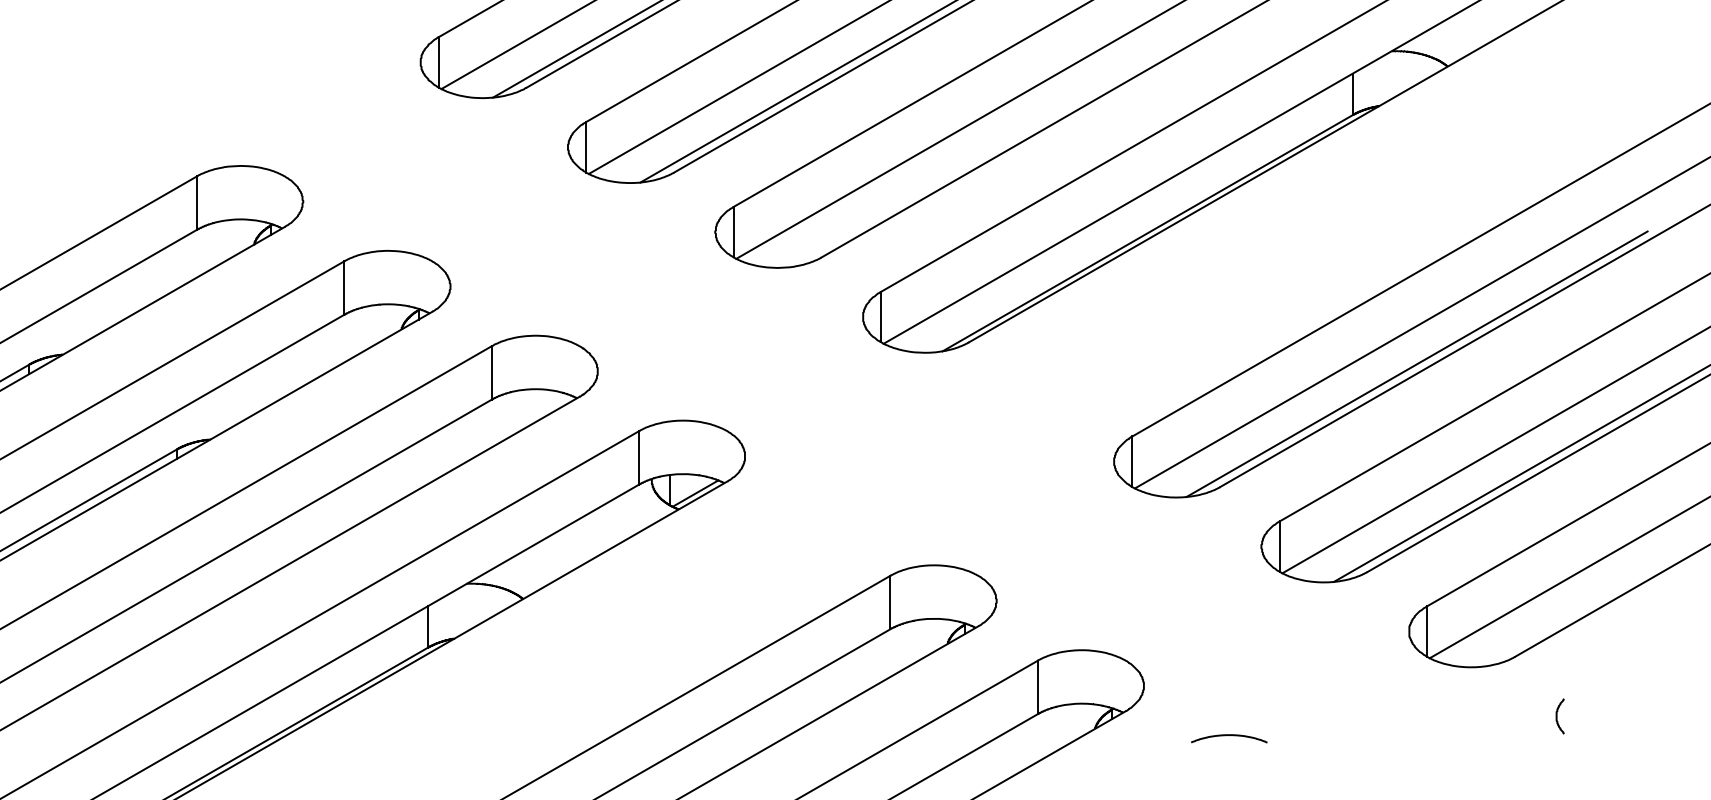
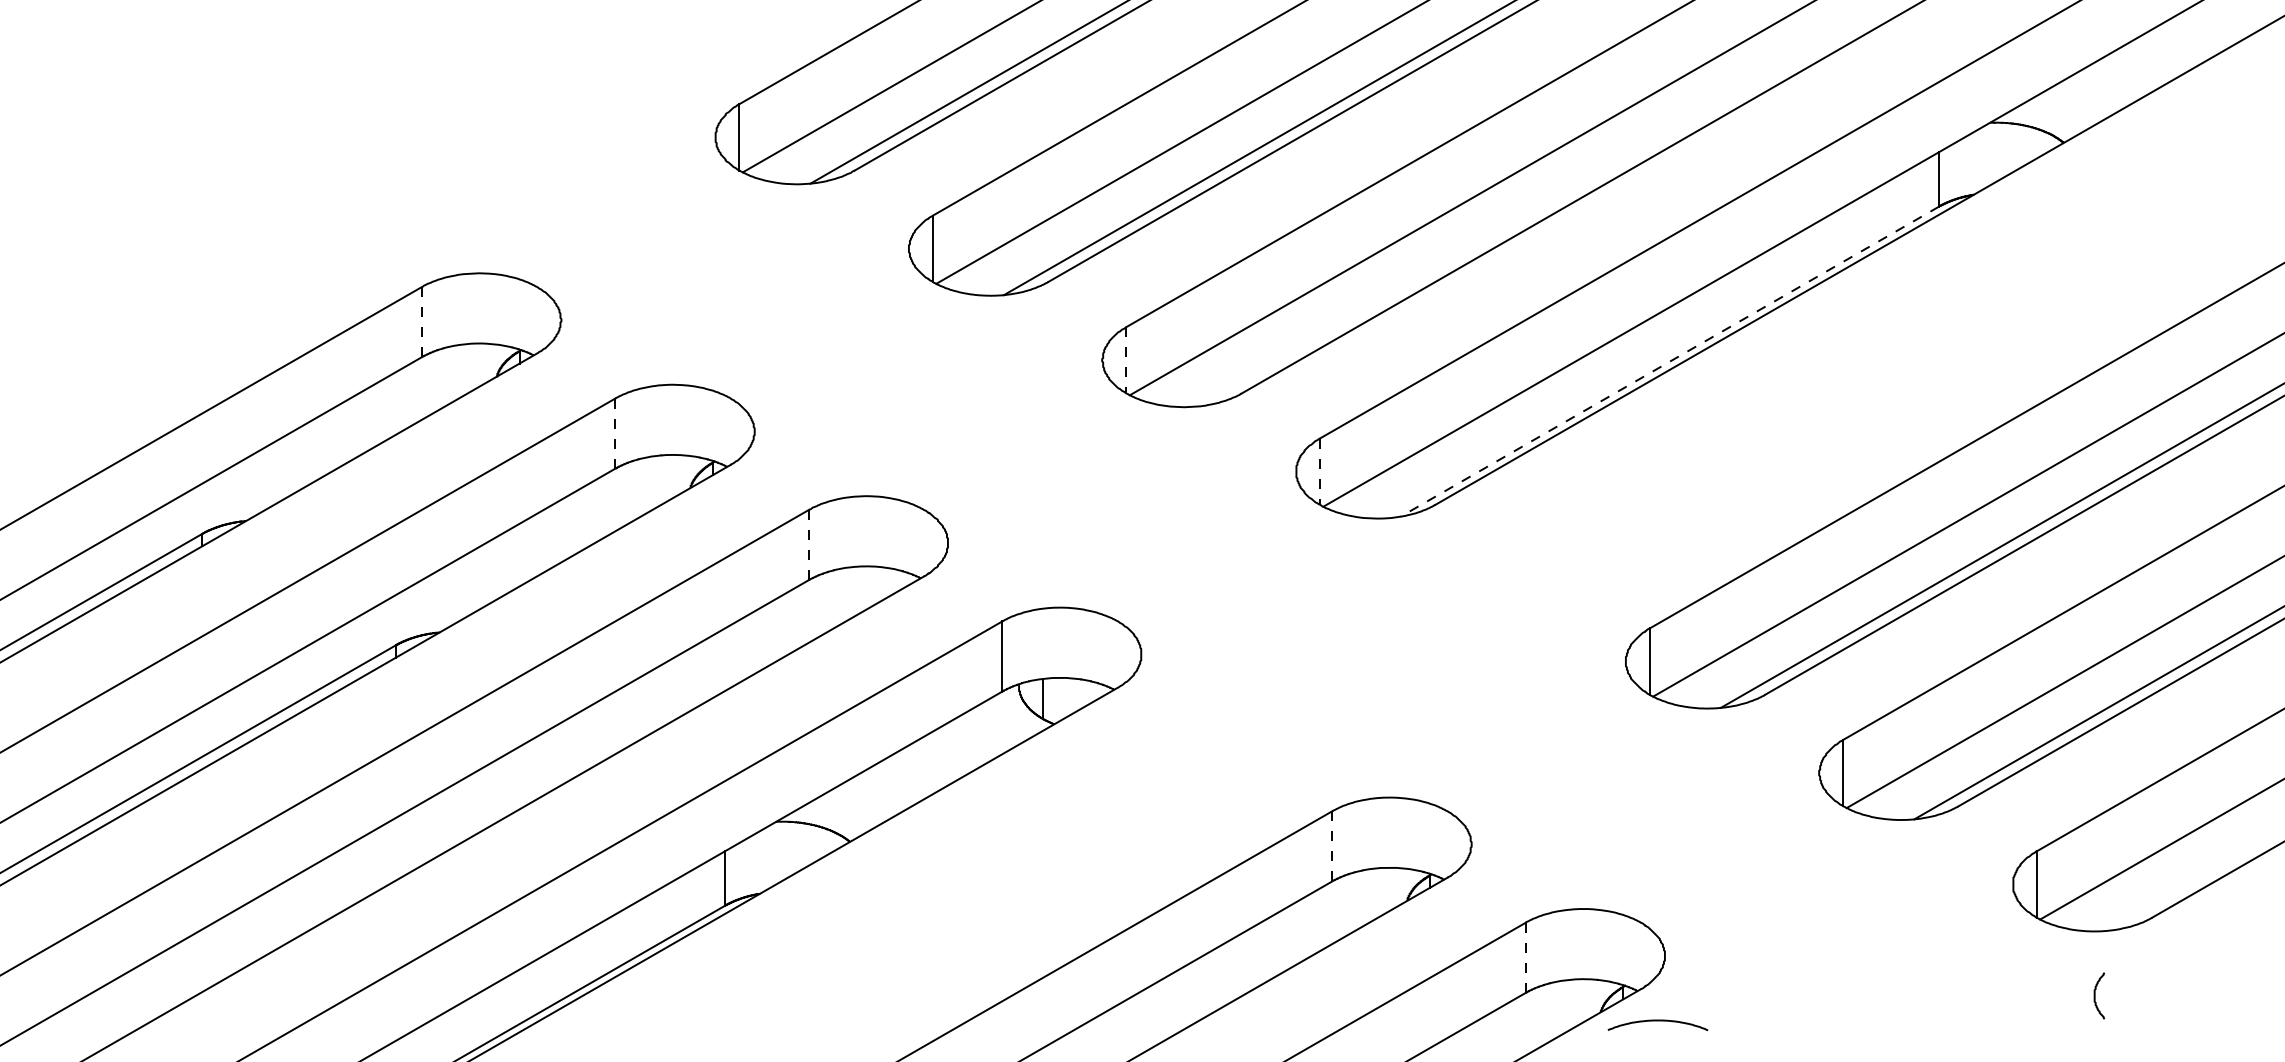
line: (196, 203) -> (421, 322), solid -> dashed
line: (733, 232) -> (1126, 360), solid -> dashed
line: (1147, 233) -> (1669, 361), solid -> dashed
line: (344, 288) -> (615, 434), solid -> dashed
line: (881, 317) -> (1320, 472), solid -> dashed
line: (491, 373) -> (808, 545), solid -> dashed
line: (695, 493) -> (1076, 703), removed
line: (890, 602) -> (1332, 846), solid -> dashed
line: (1037, 687) -> (1525, 958), solid -> dashed
curve: (1557, 716) -> (2095, 995), moved
curve: (1228, 735) -> (1657, 1021), moved

